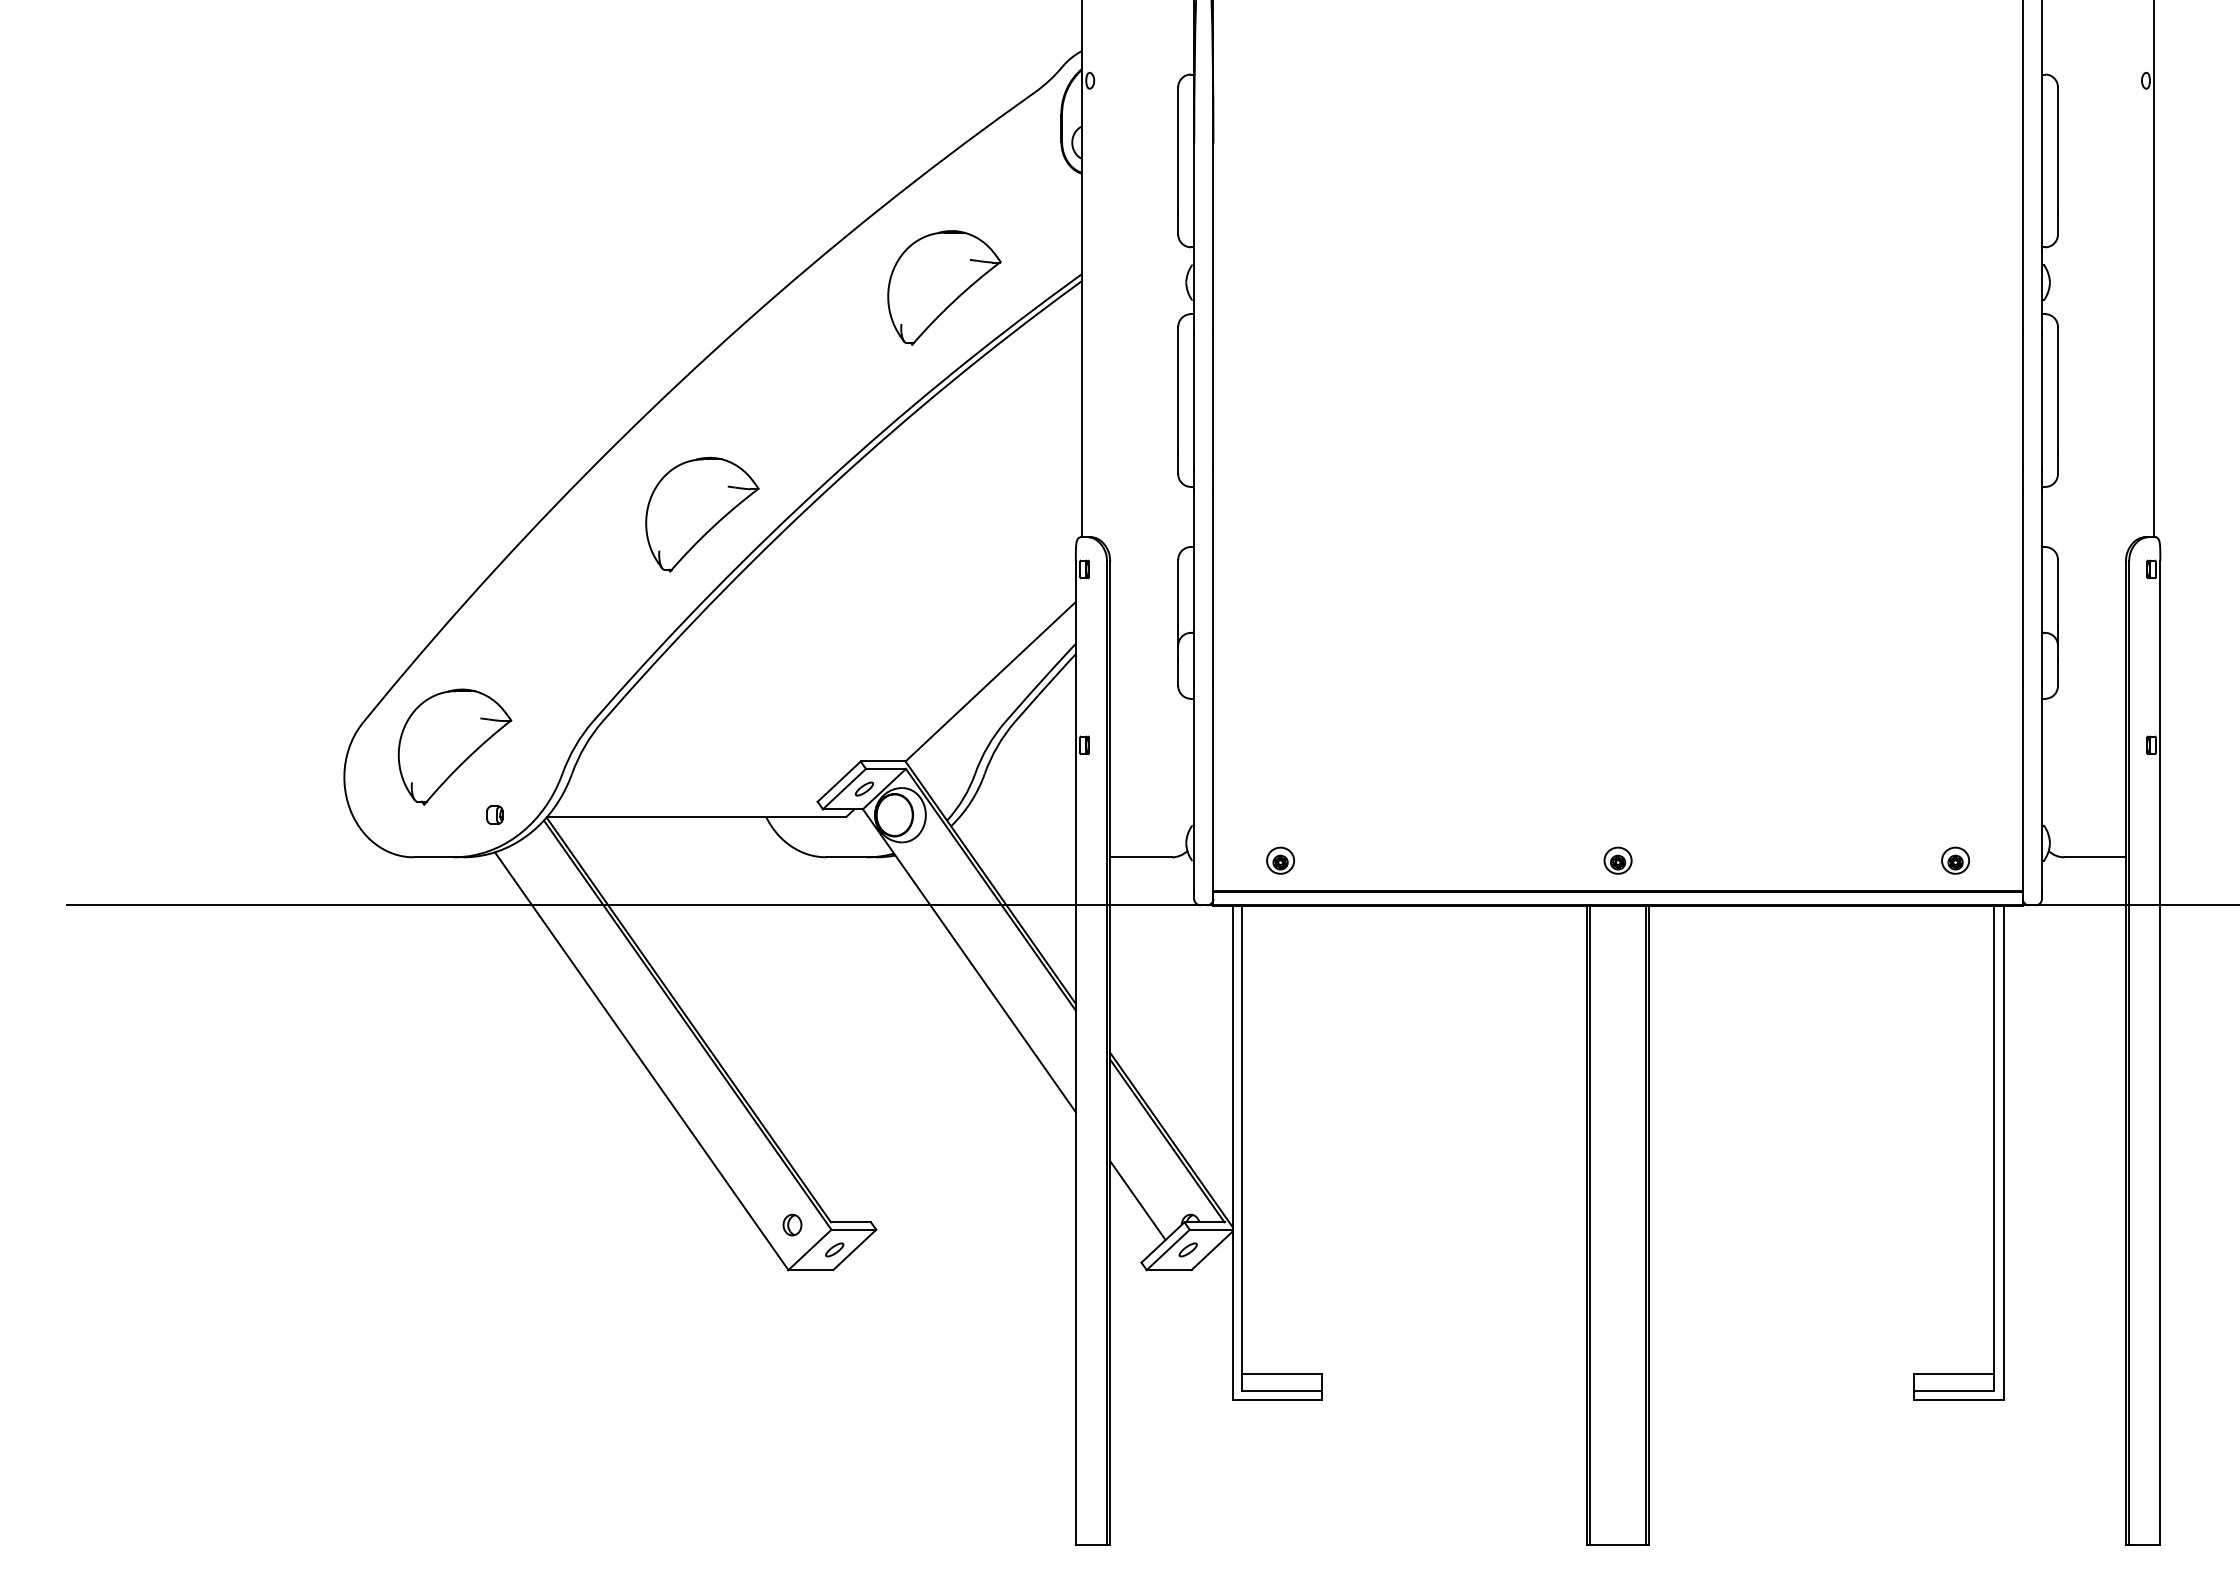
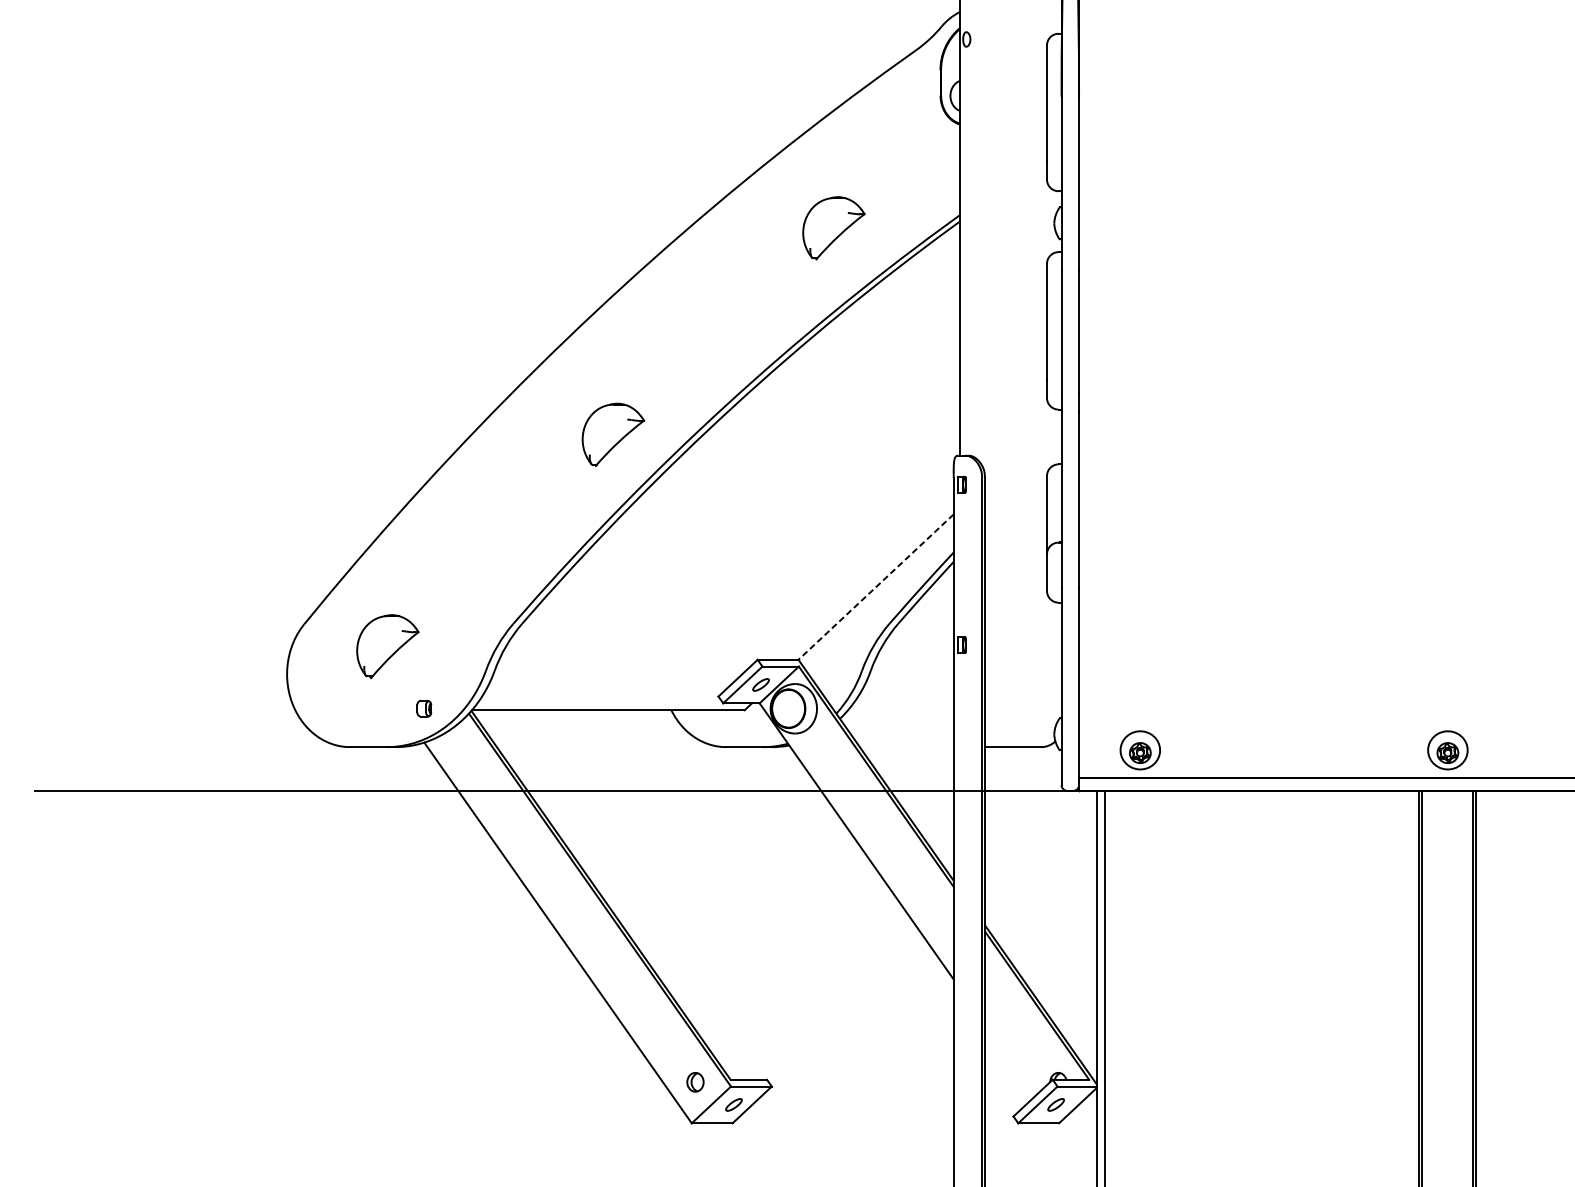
part: (944, 287) -> (833, 227), size x0.6
part: (702, 514) -> (613, 434), size x0.6
line: (990, 681) -> (875, 586), solid -> dashed
part: (454, 746) -> (387, 646), size x0.6
part: (1280, 860) -> (1140, 750), size x1.6
part: (1617, 860) -> (1447, 750), size x1.6
line: (1137, 1200) -> (1009, 1059), removed

